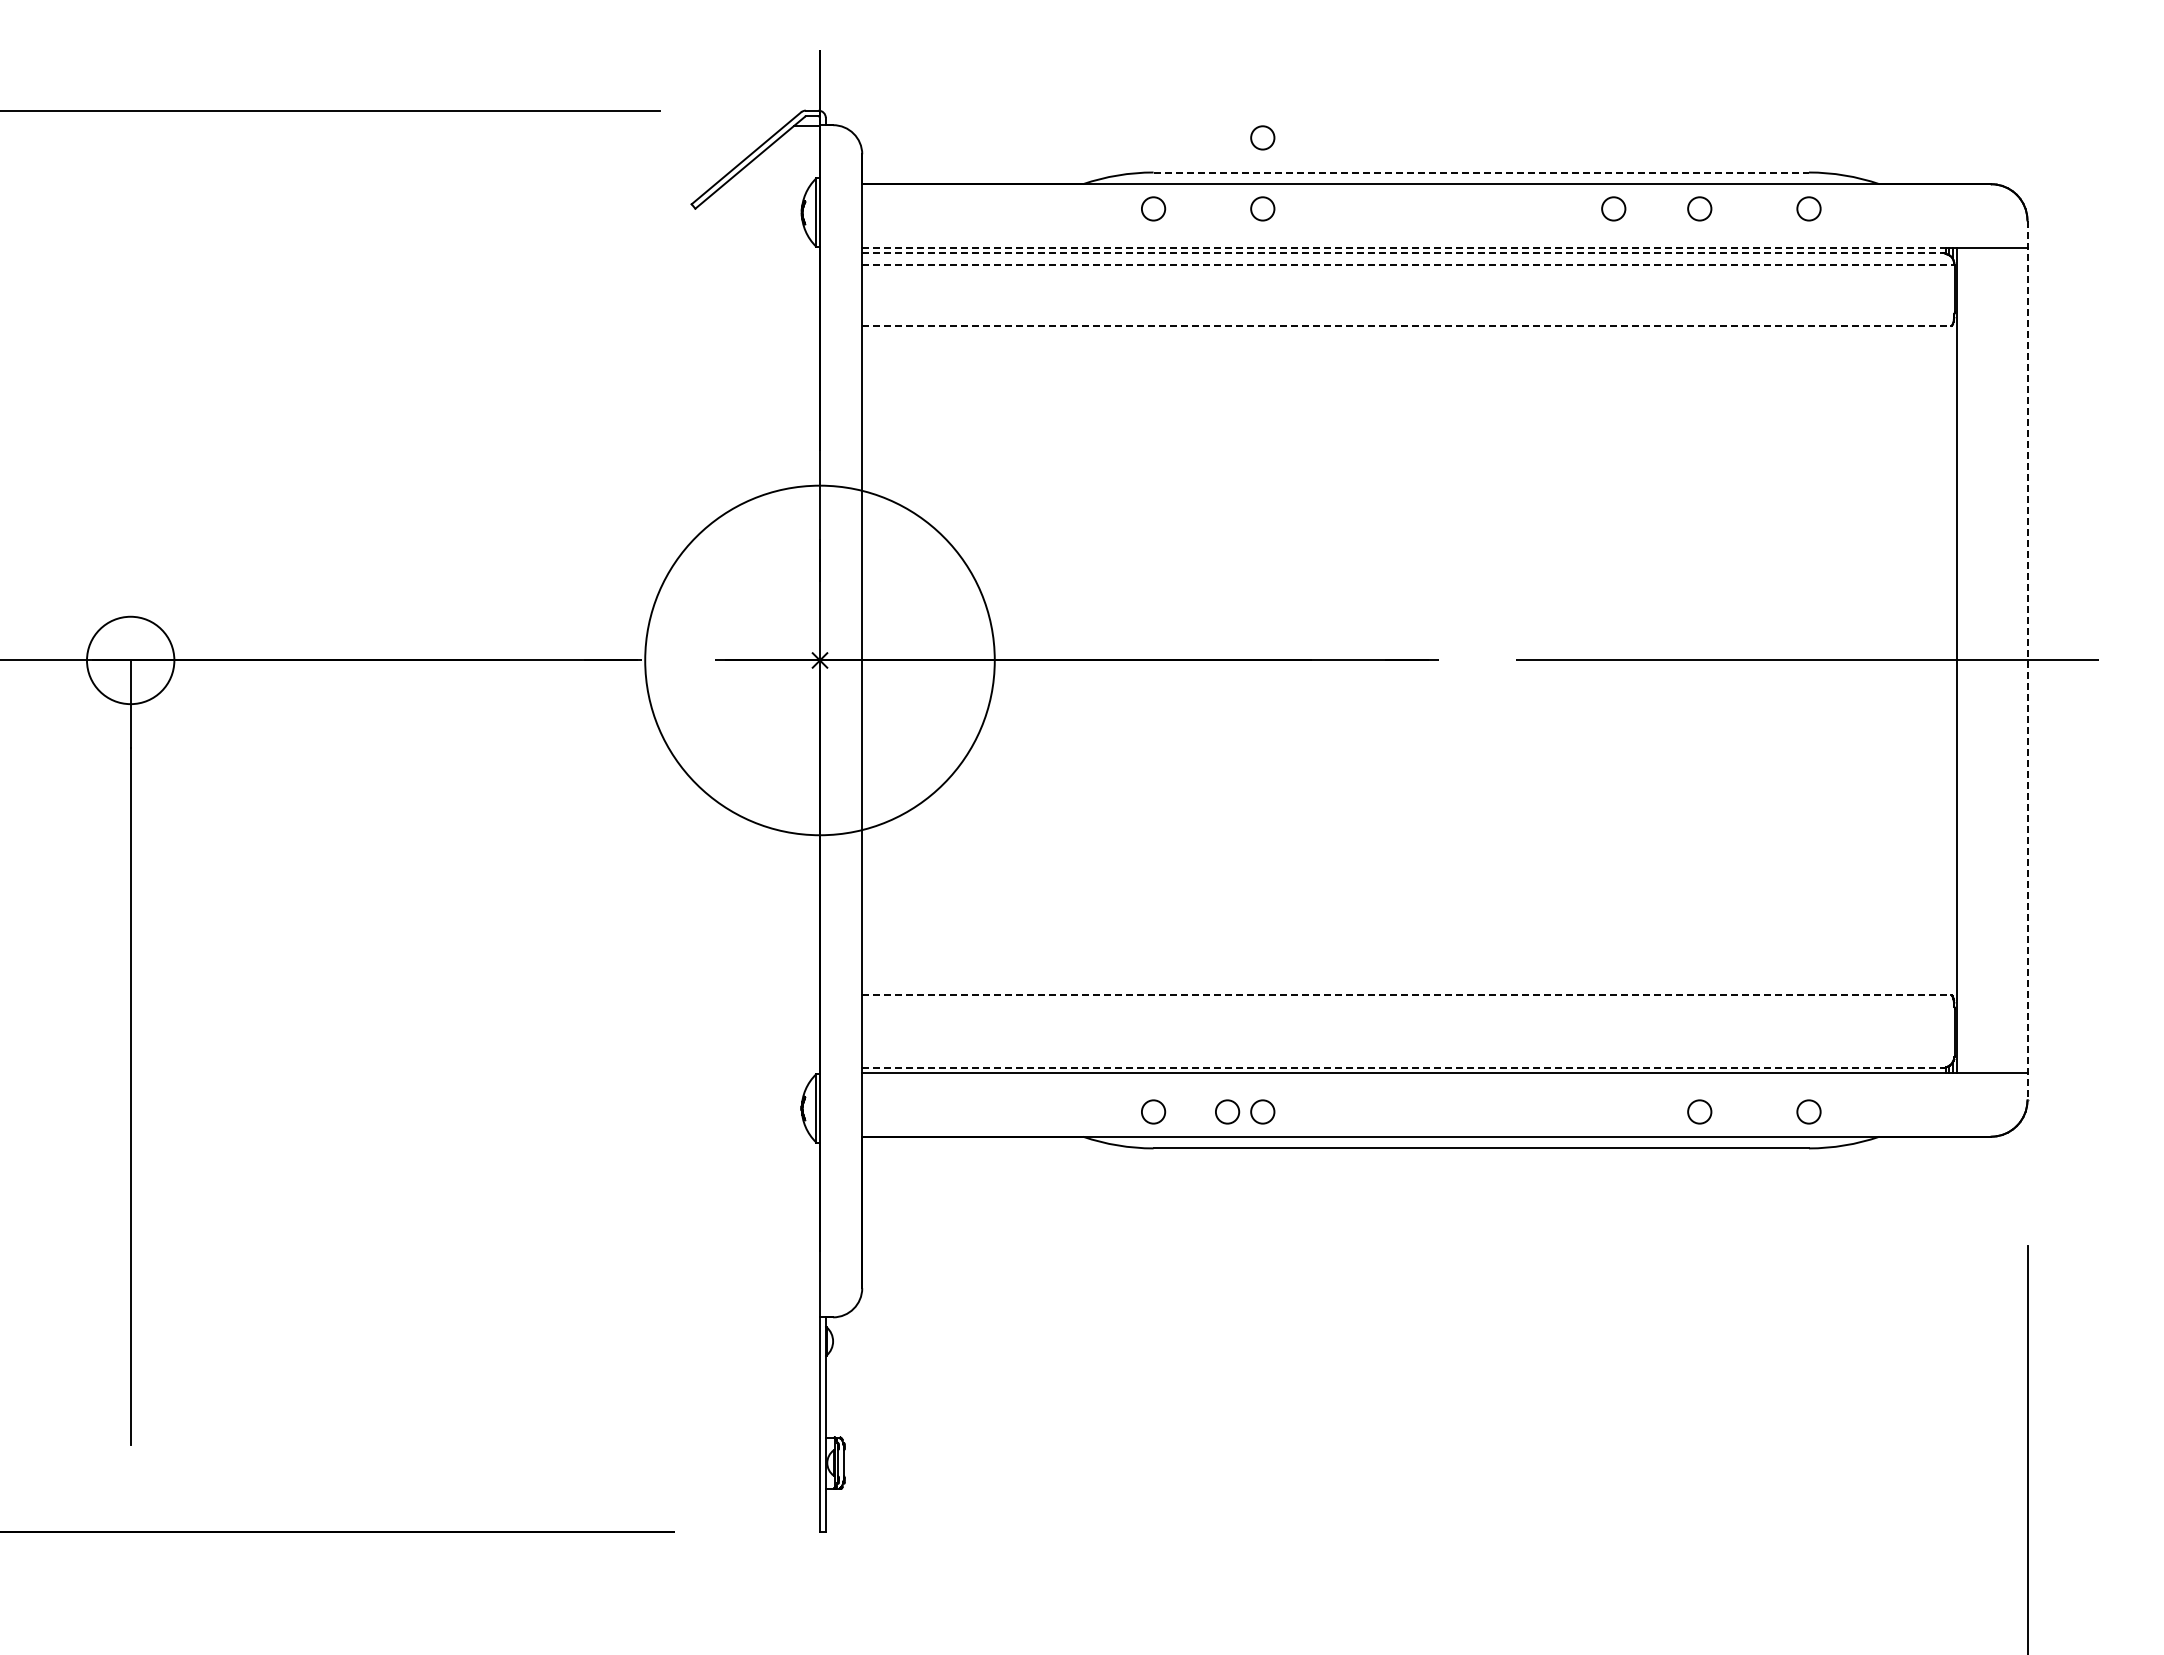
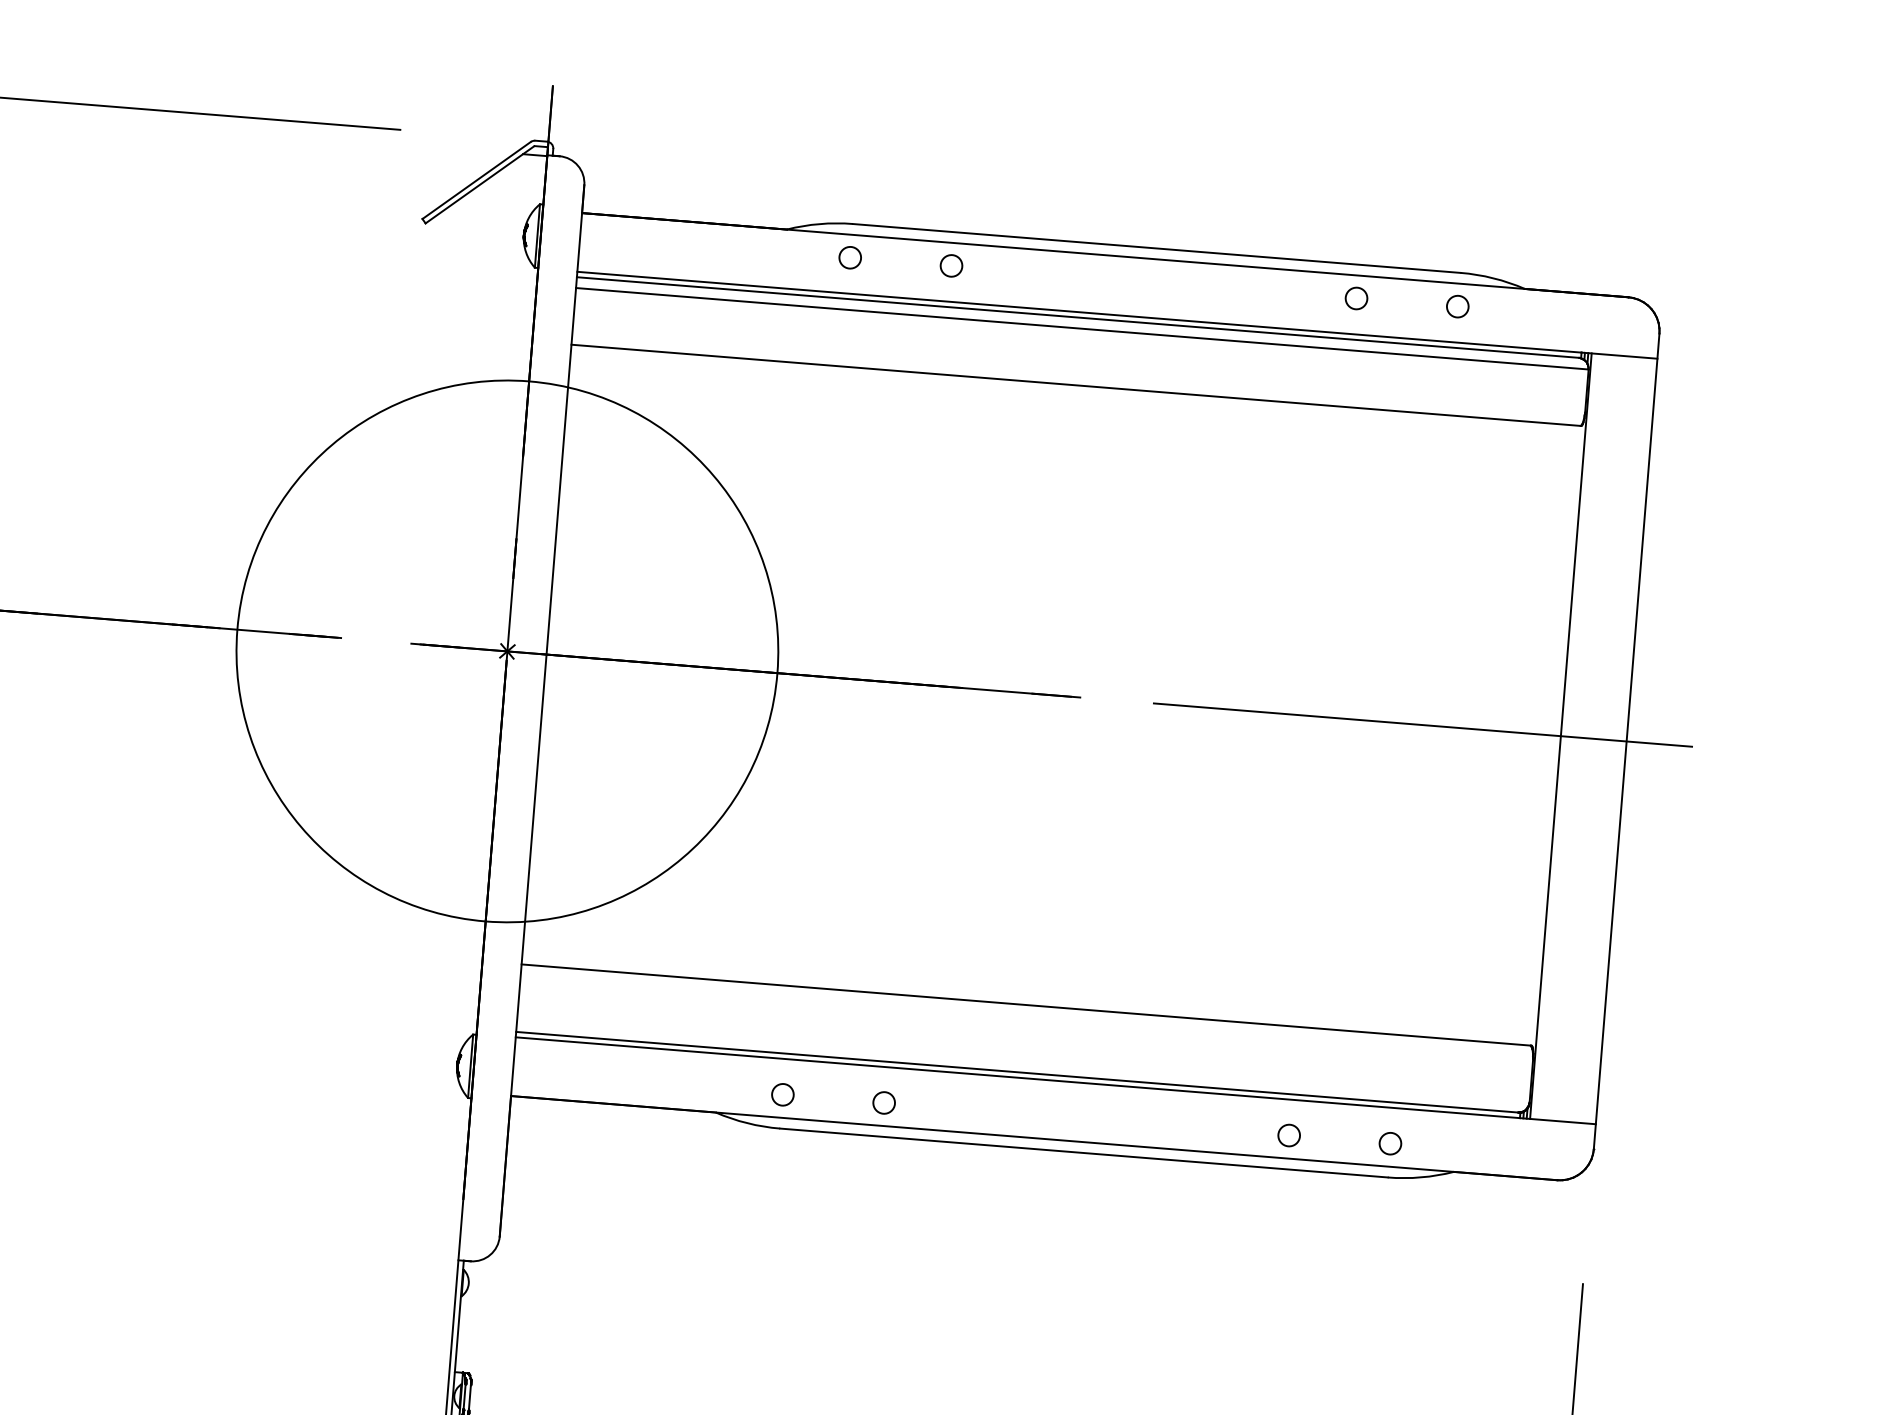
circle: (1262, 137) -> (956, 199), removed
line: (1481, 172) -> (1156, 248), dashed -> solid
circle: (1613, 208) -> (1276, 291), removed
line: (1403, 247) -> (1079, 312), dashed -> solid
line: (1403, 253) -> (1078, 317), dashed -> solid
line: (1408, 265) -> (1082, 329), dashed -> solid
line: (1407, 326) -> (1076, 385), dashed -> solid
circle: (819, 660) -> (506, 651), size x1.67
line: (2027, 660) -> (1626, 741), dashed -> solid
line: (1407, 994) -> (1027, 1004), dashed -> solid
line: (1403, 1067) -> (1017, 1072), dashed -> solid
circle: (1227, 1111) -> (851, 1099), removed

